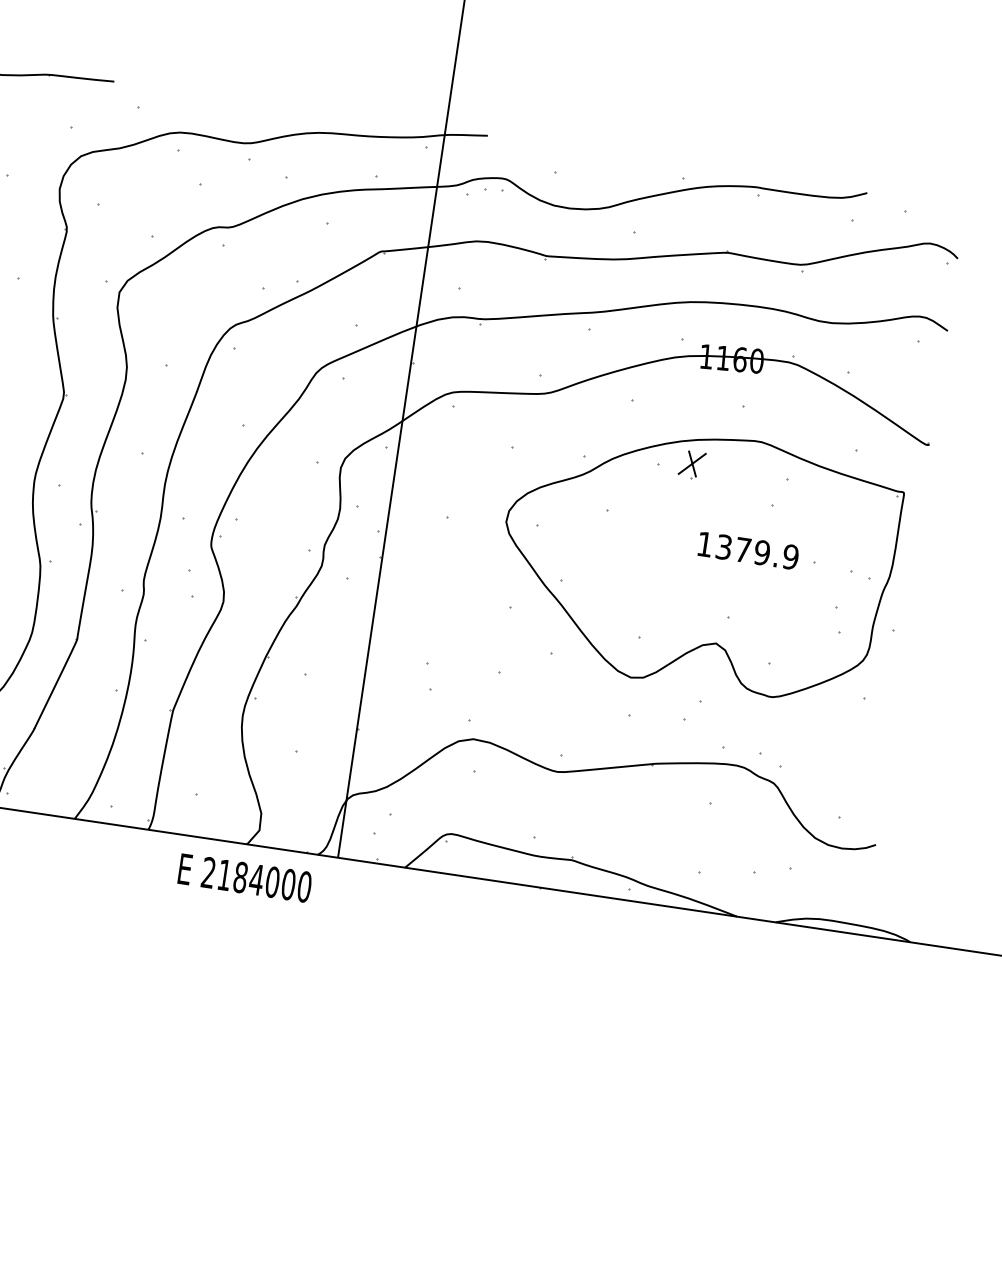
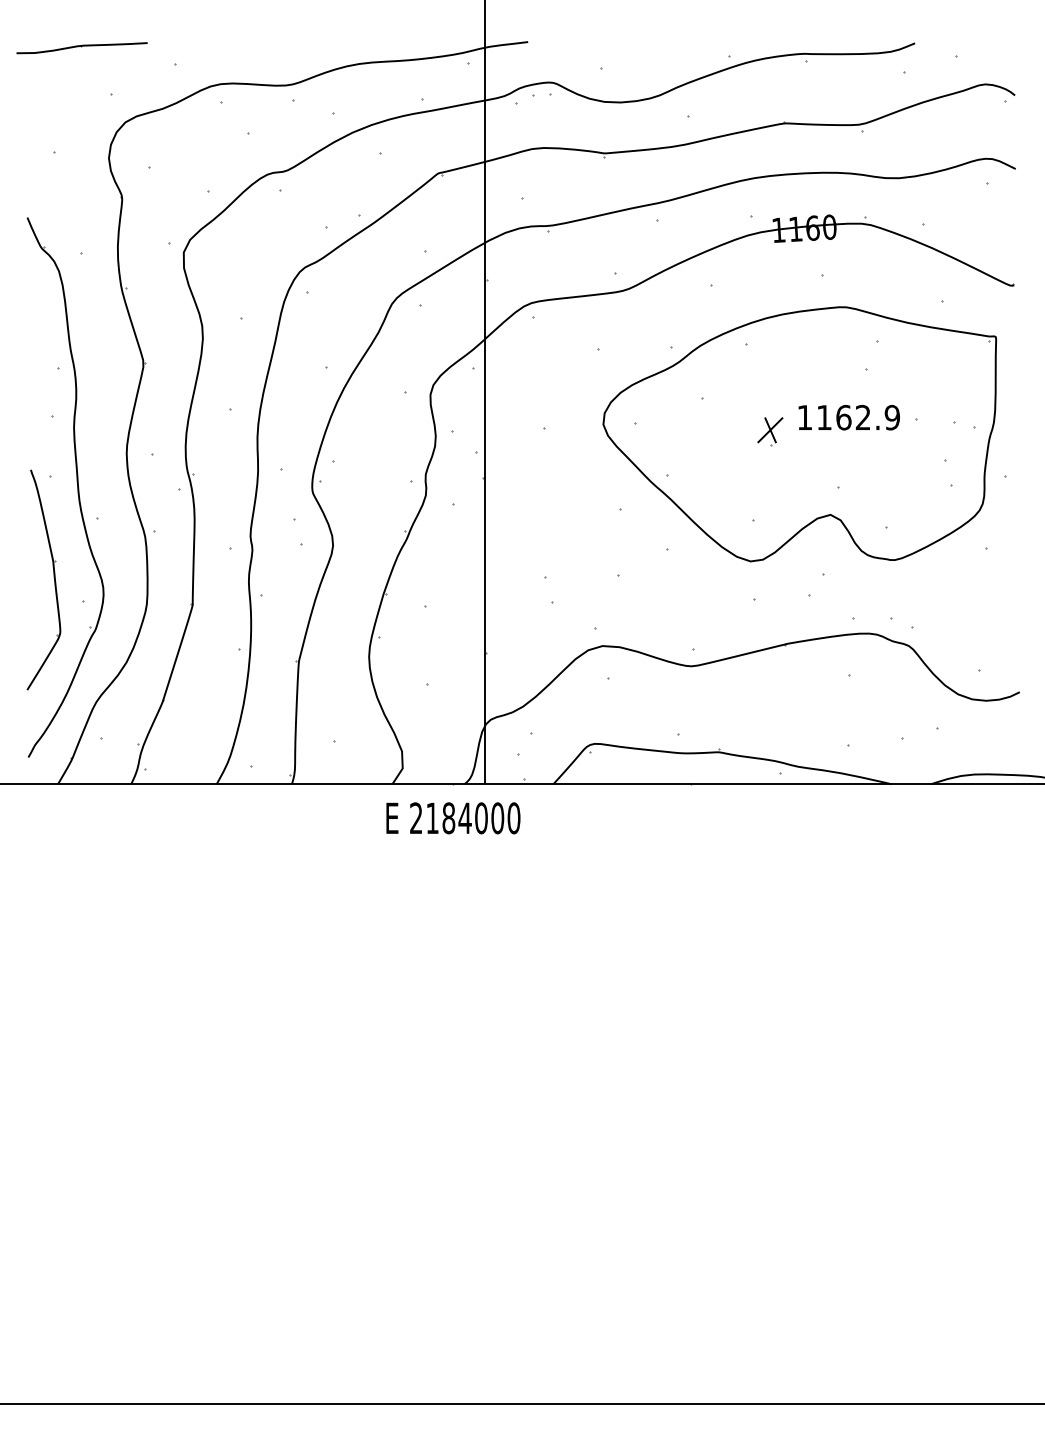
part: (692, 465) -> (770, 431), moved
text: (742, 549) -> (843, 417), 1379.9 -> 1162.9
text: (245, 878) -> (453, 818), moved

